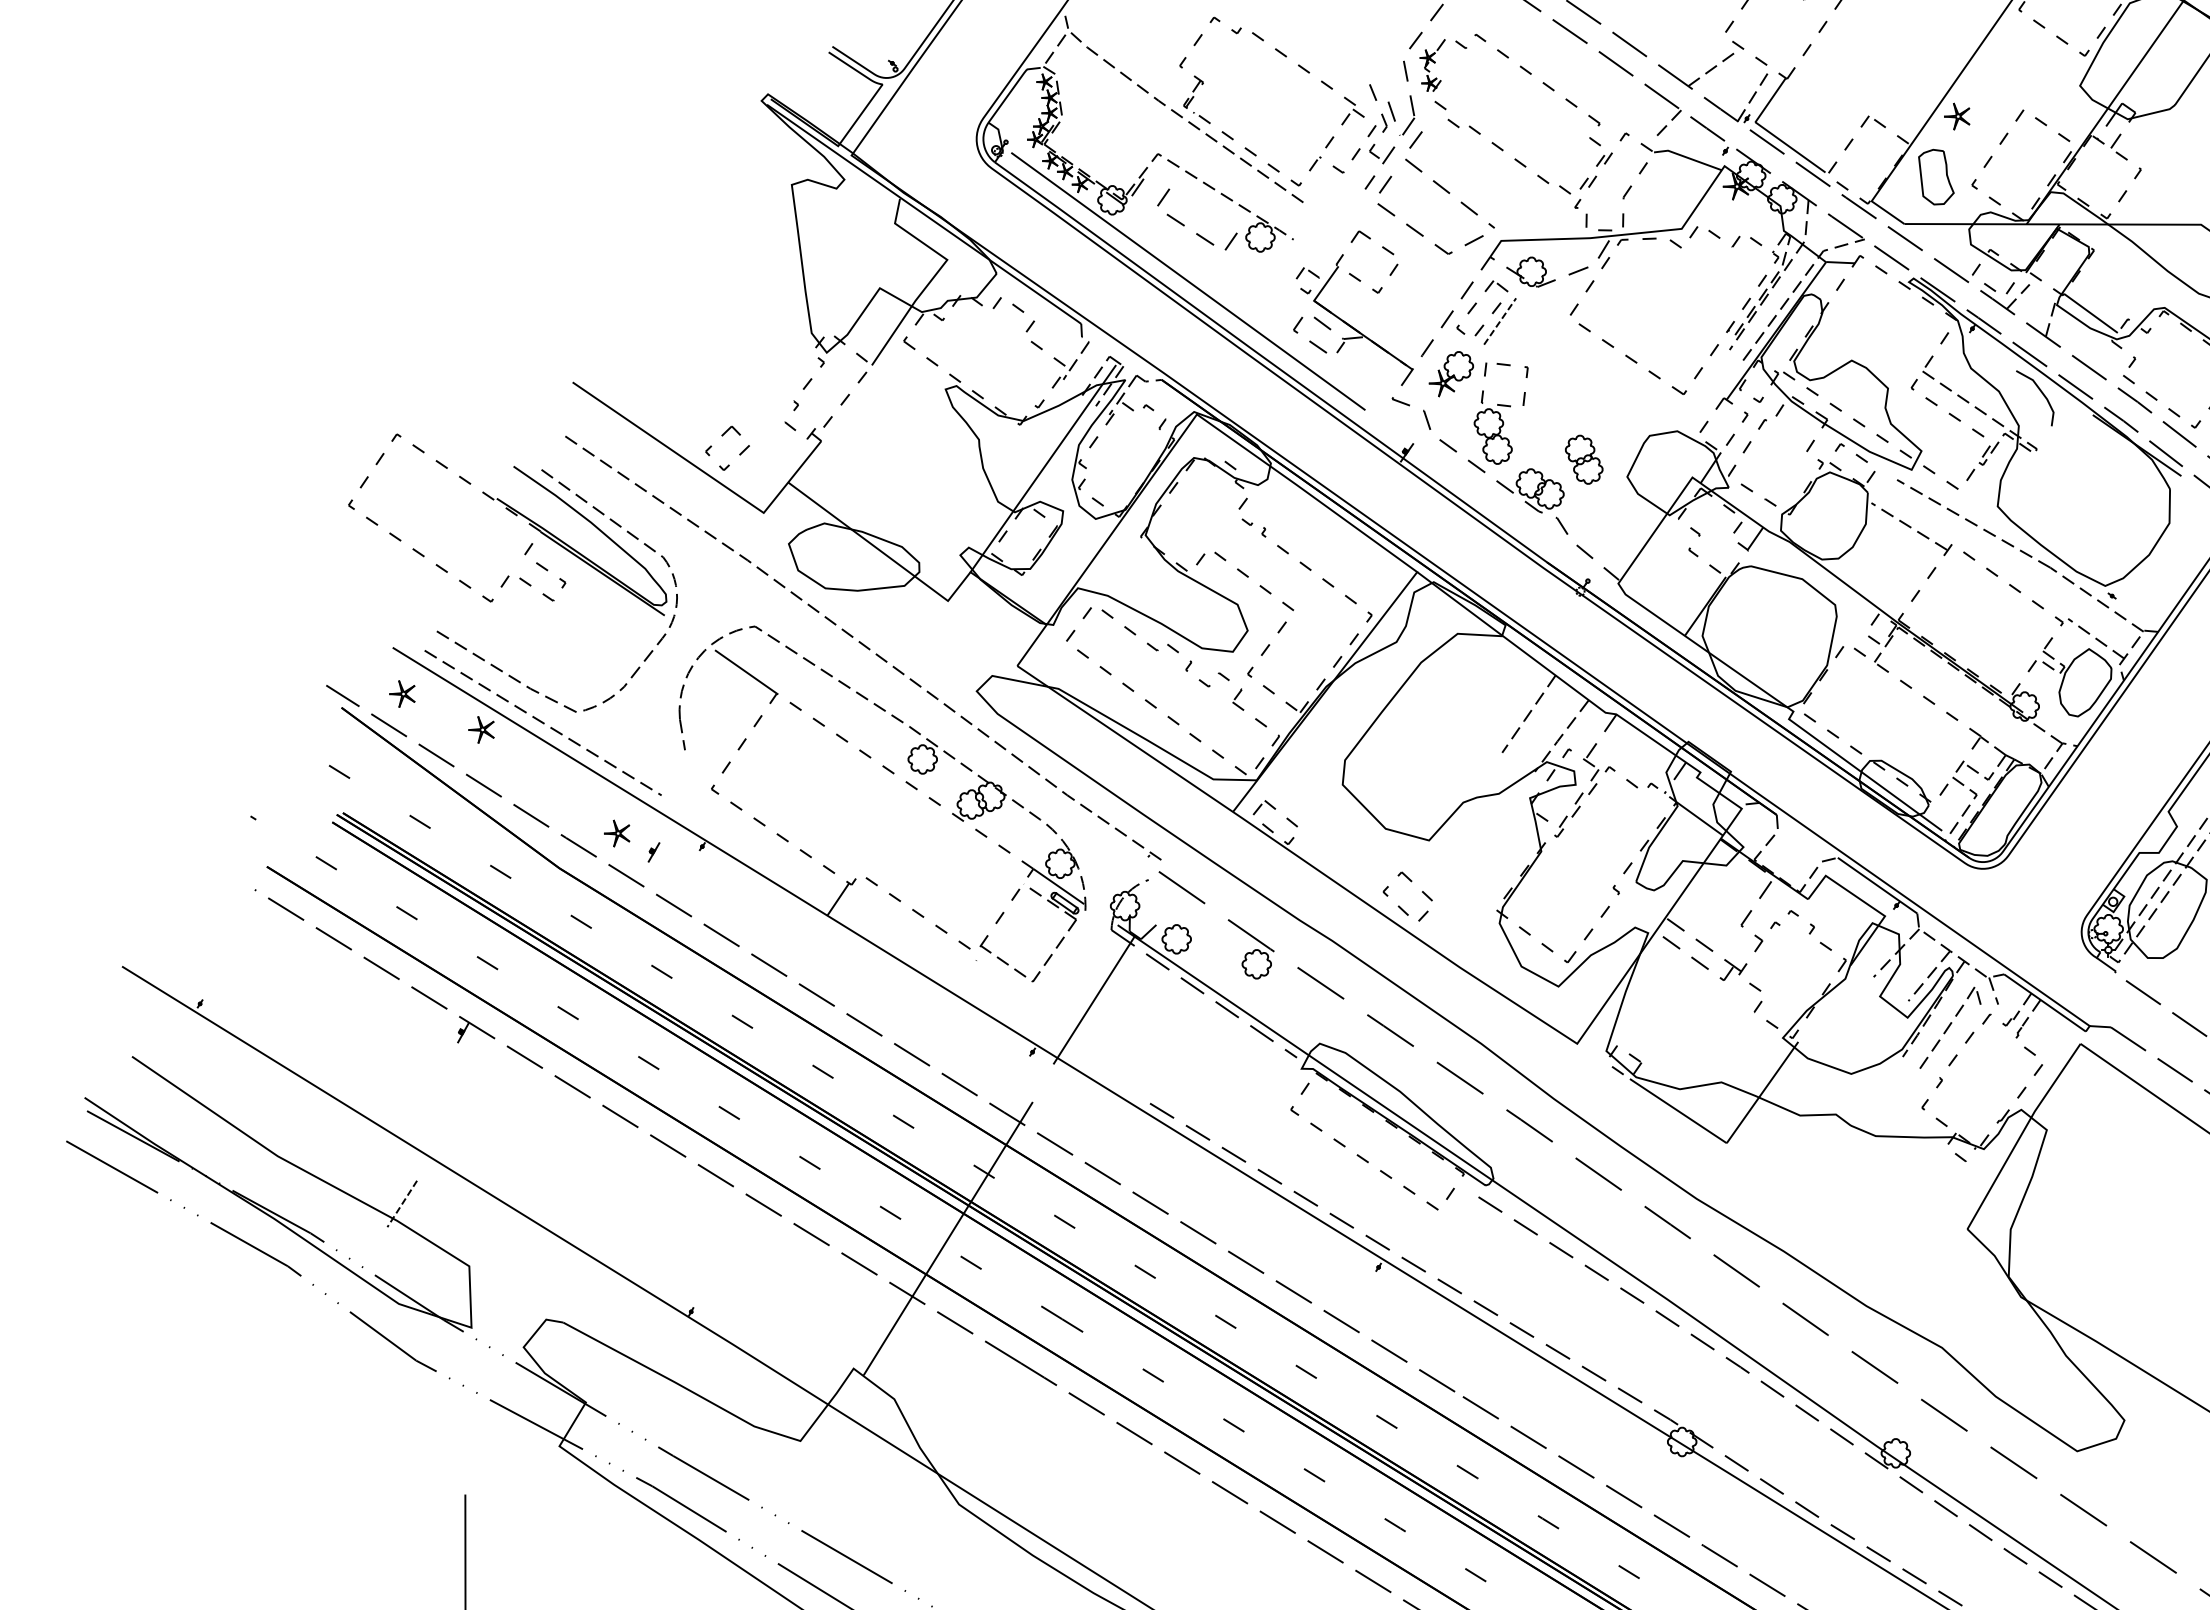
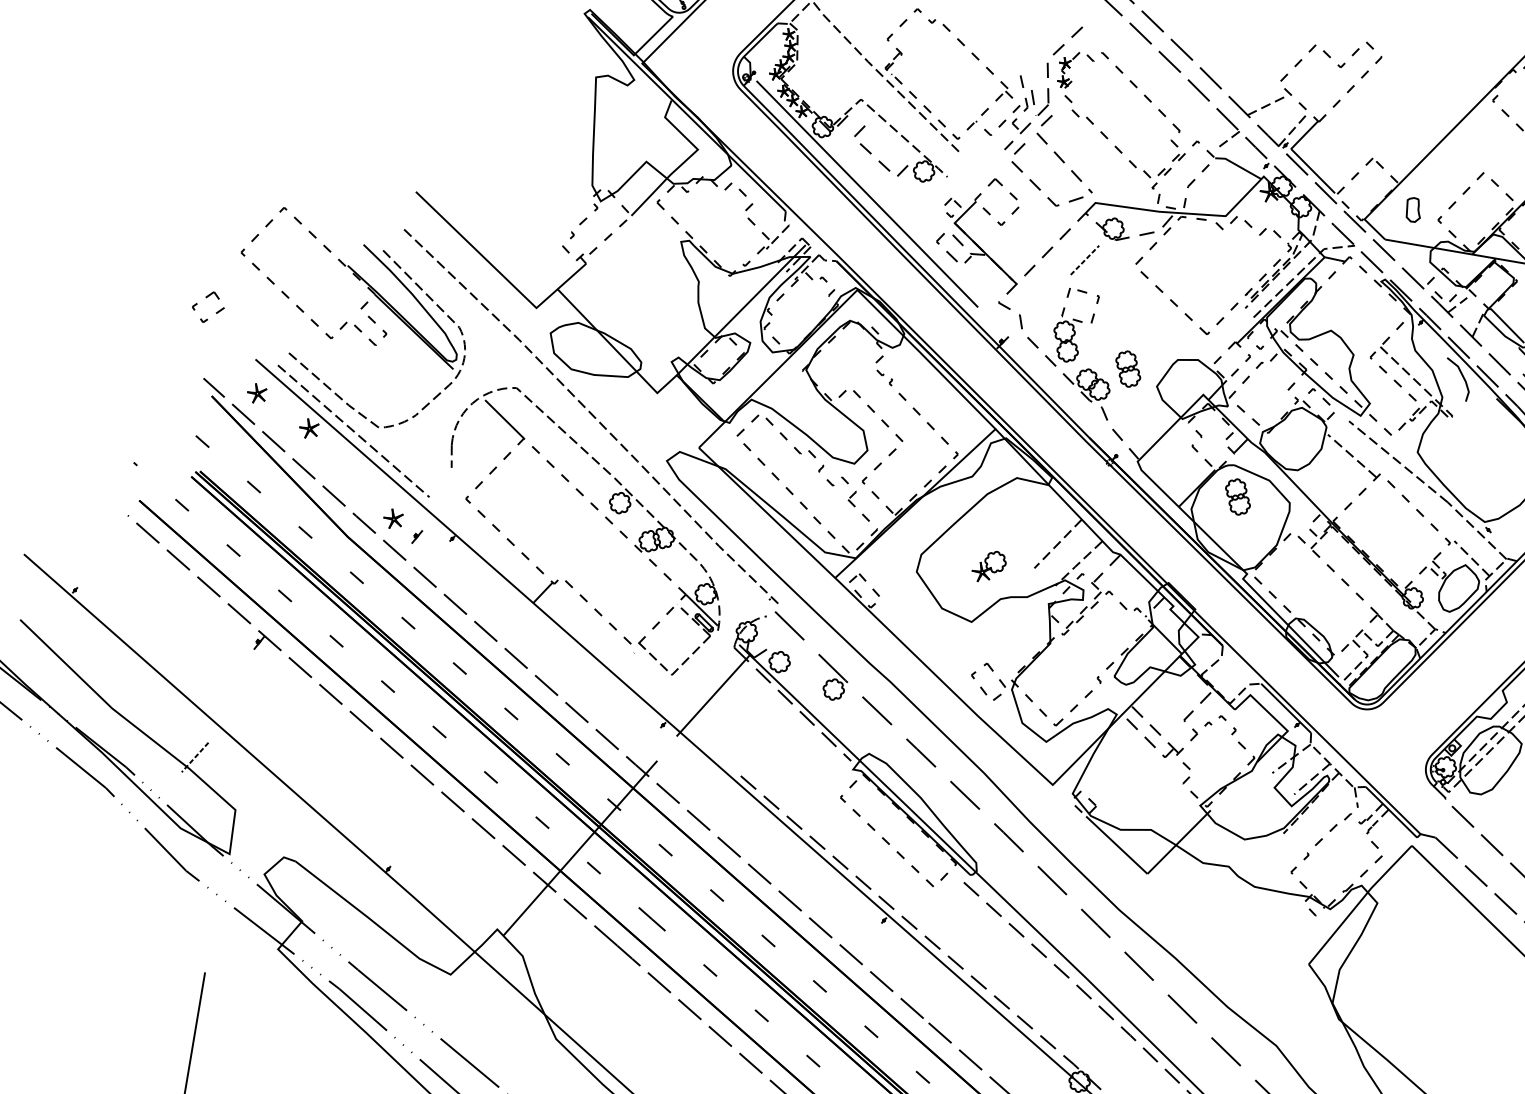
part: (1957, 116) -> (1436, 169), removed
part: (1936, 176) -> (1413, 209), size x0.6
part: (1476, 304) -> (1070, 245), removed
part: (1450, 374) -> (988, 566), moved
part: (722, 436) -> (206, 298), moved
part: (1763, 608) -> (1238, 496), added
part: (1399, 905) -> (981, 686), moved
line: (1950, 1026) -> (1321, 817), removed

